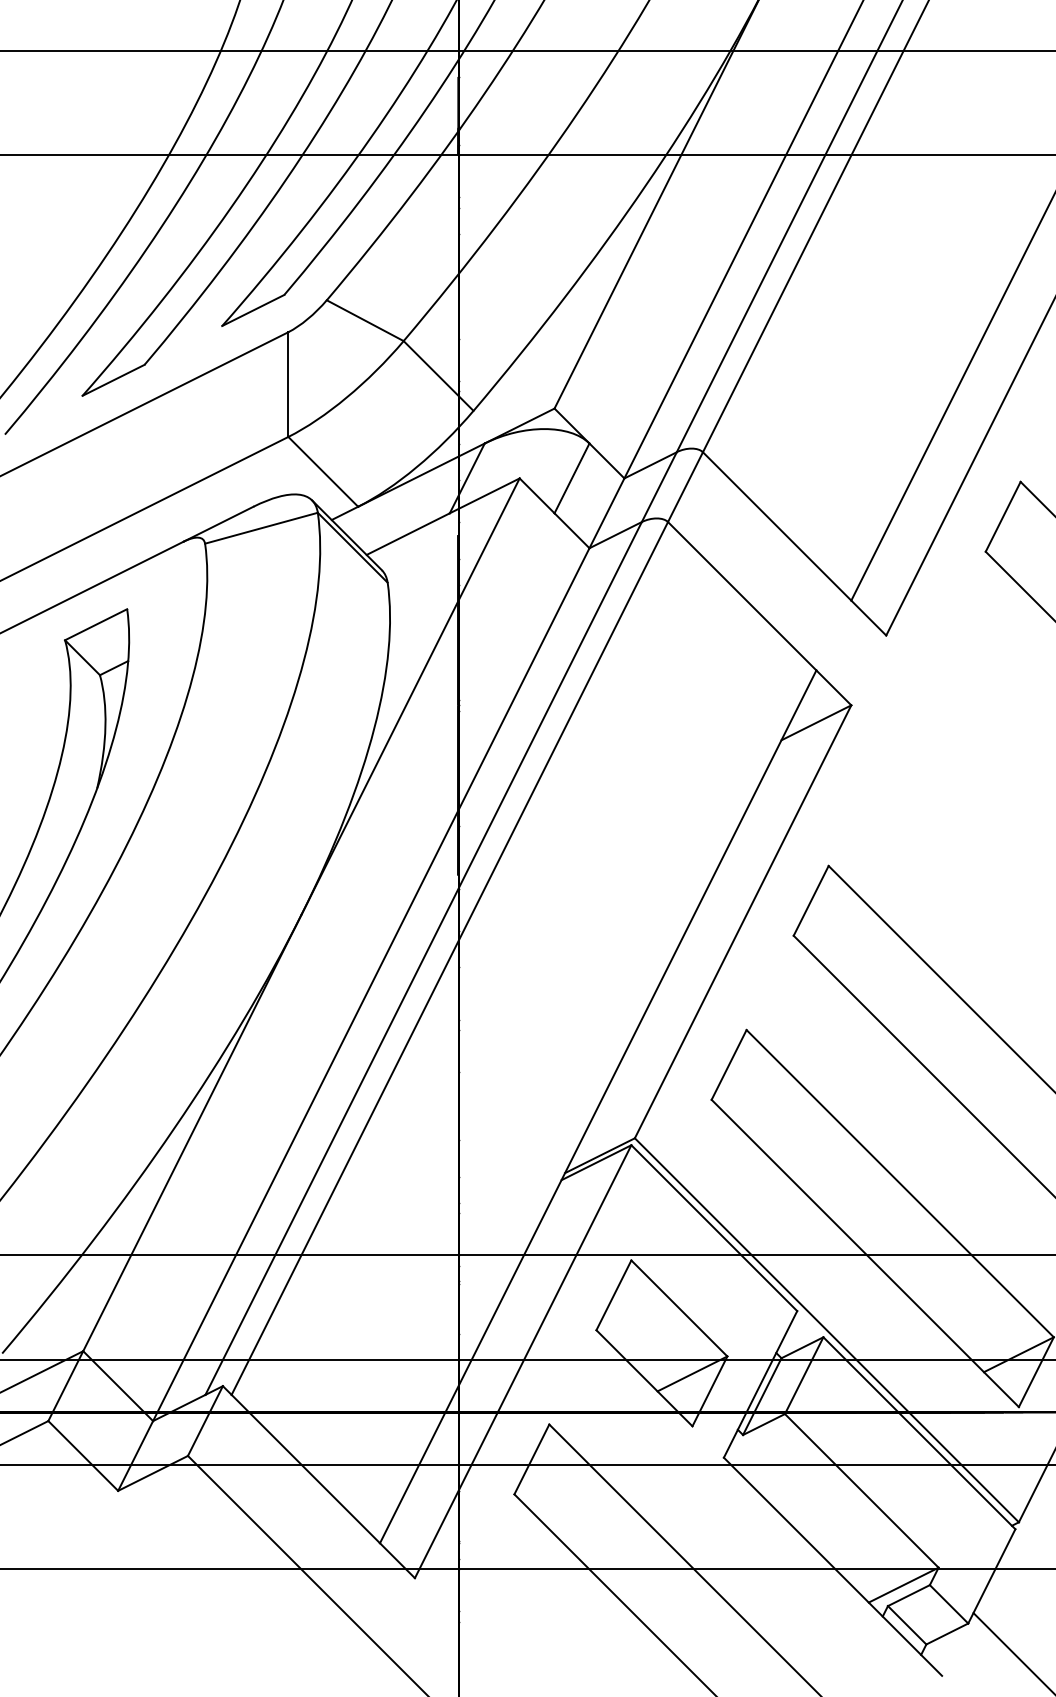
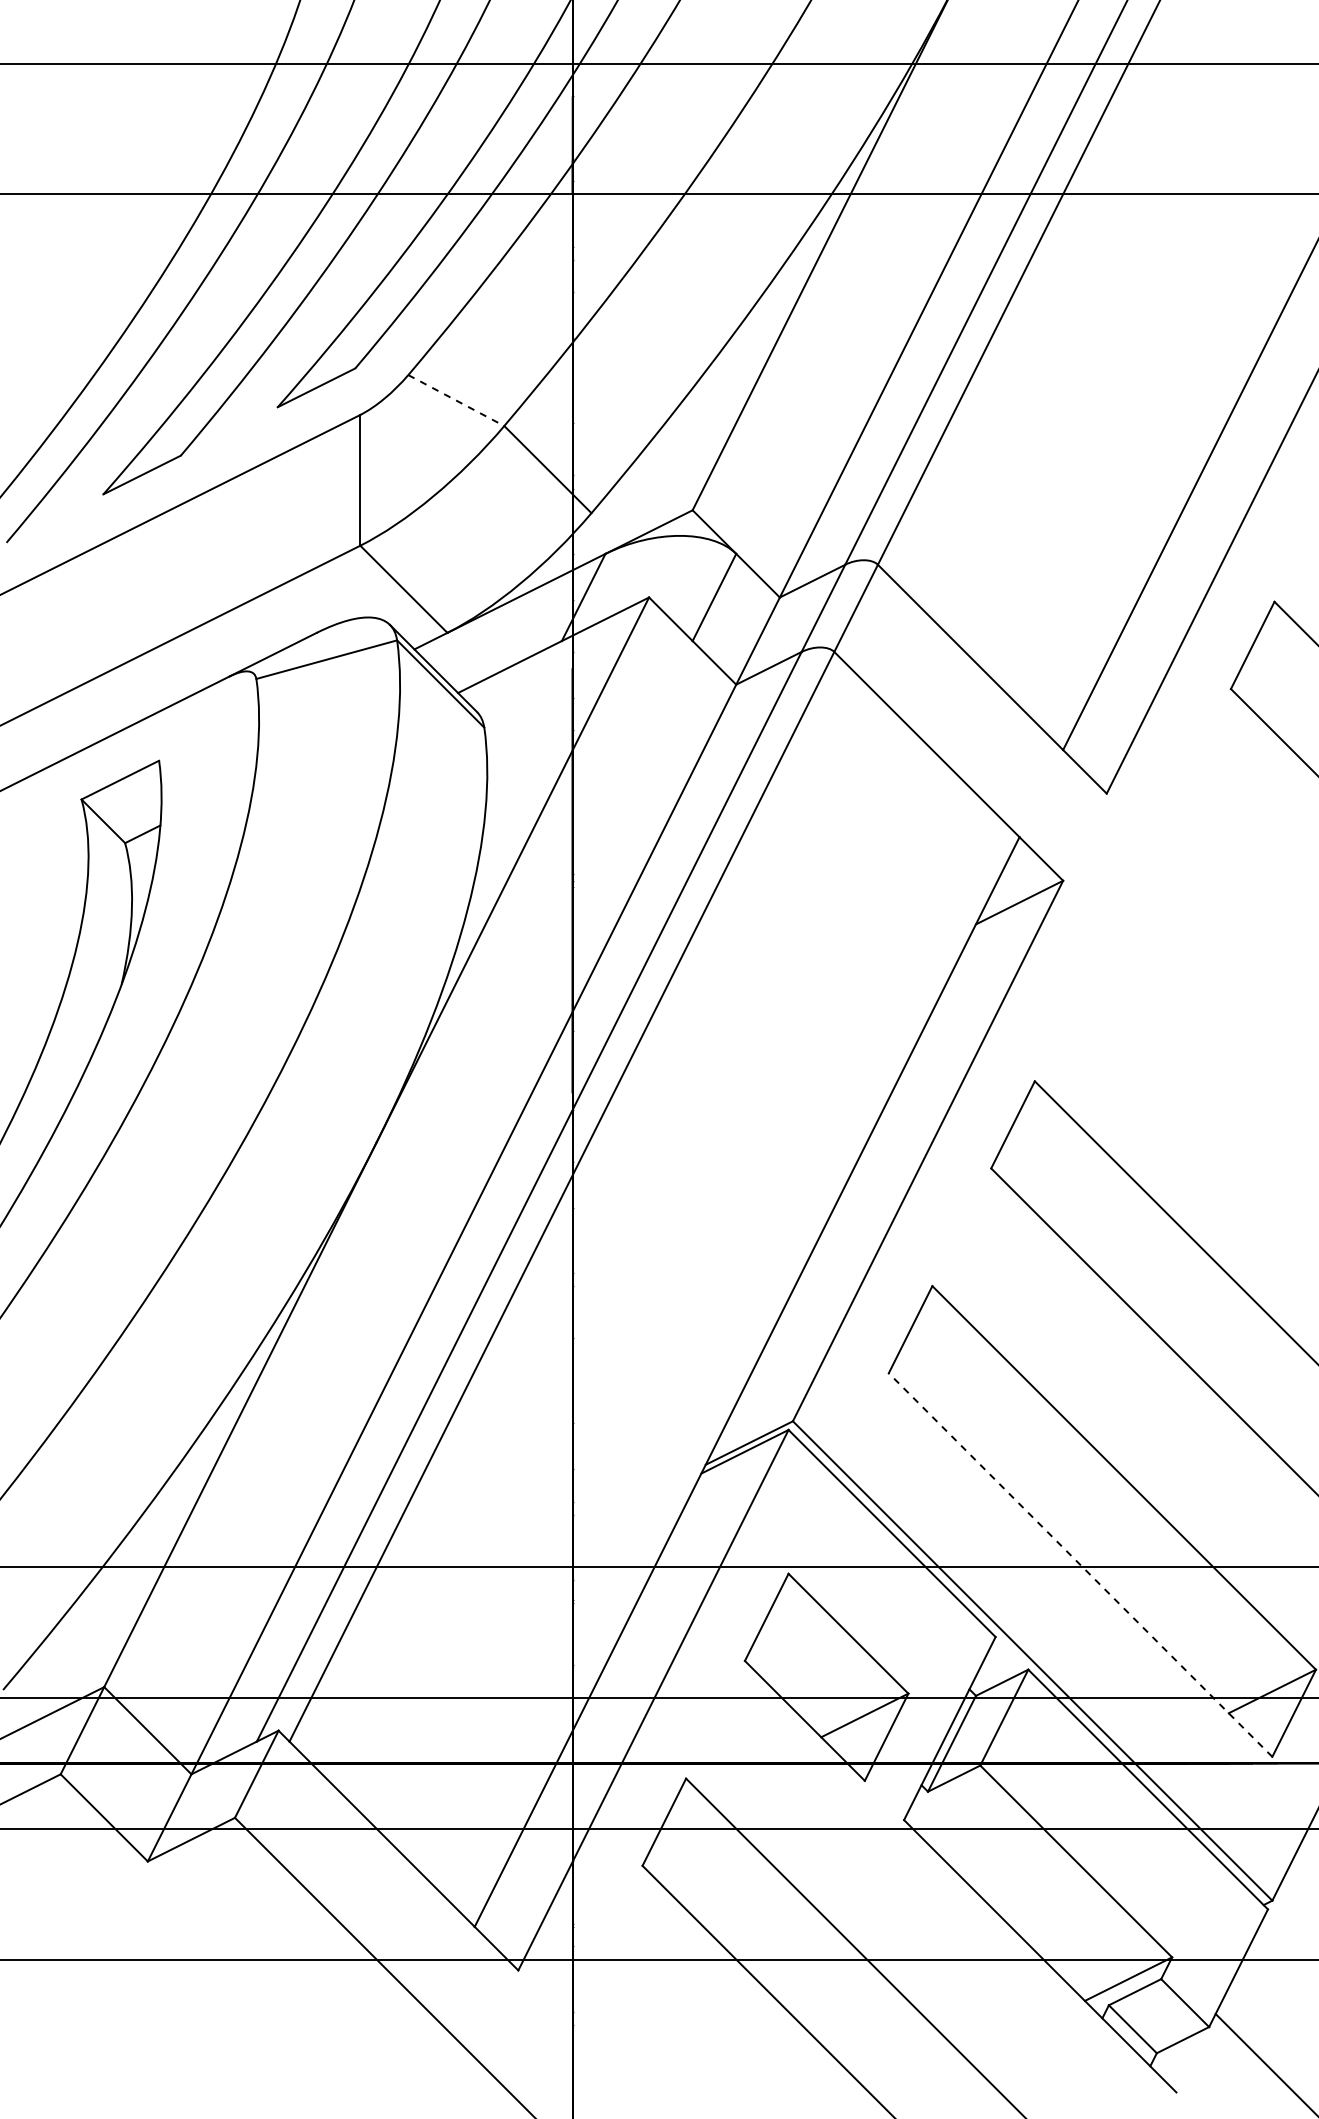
line: (365, 320) -> (456, 400), solid -> dashed
line: (865, 1253) -> (1080, 1564), solid -> dashed

